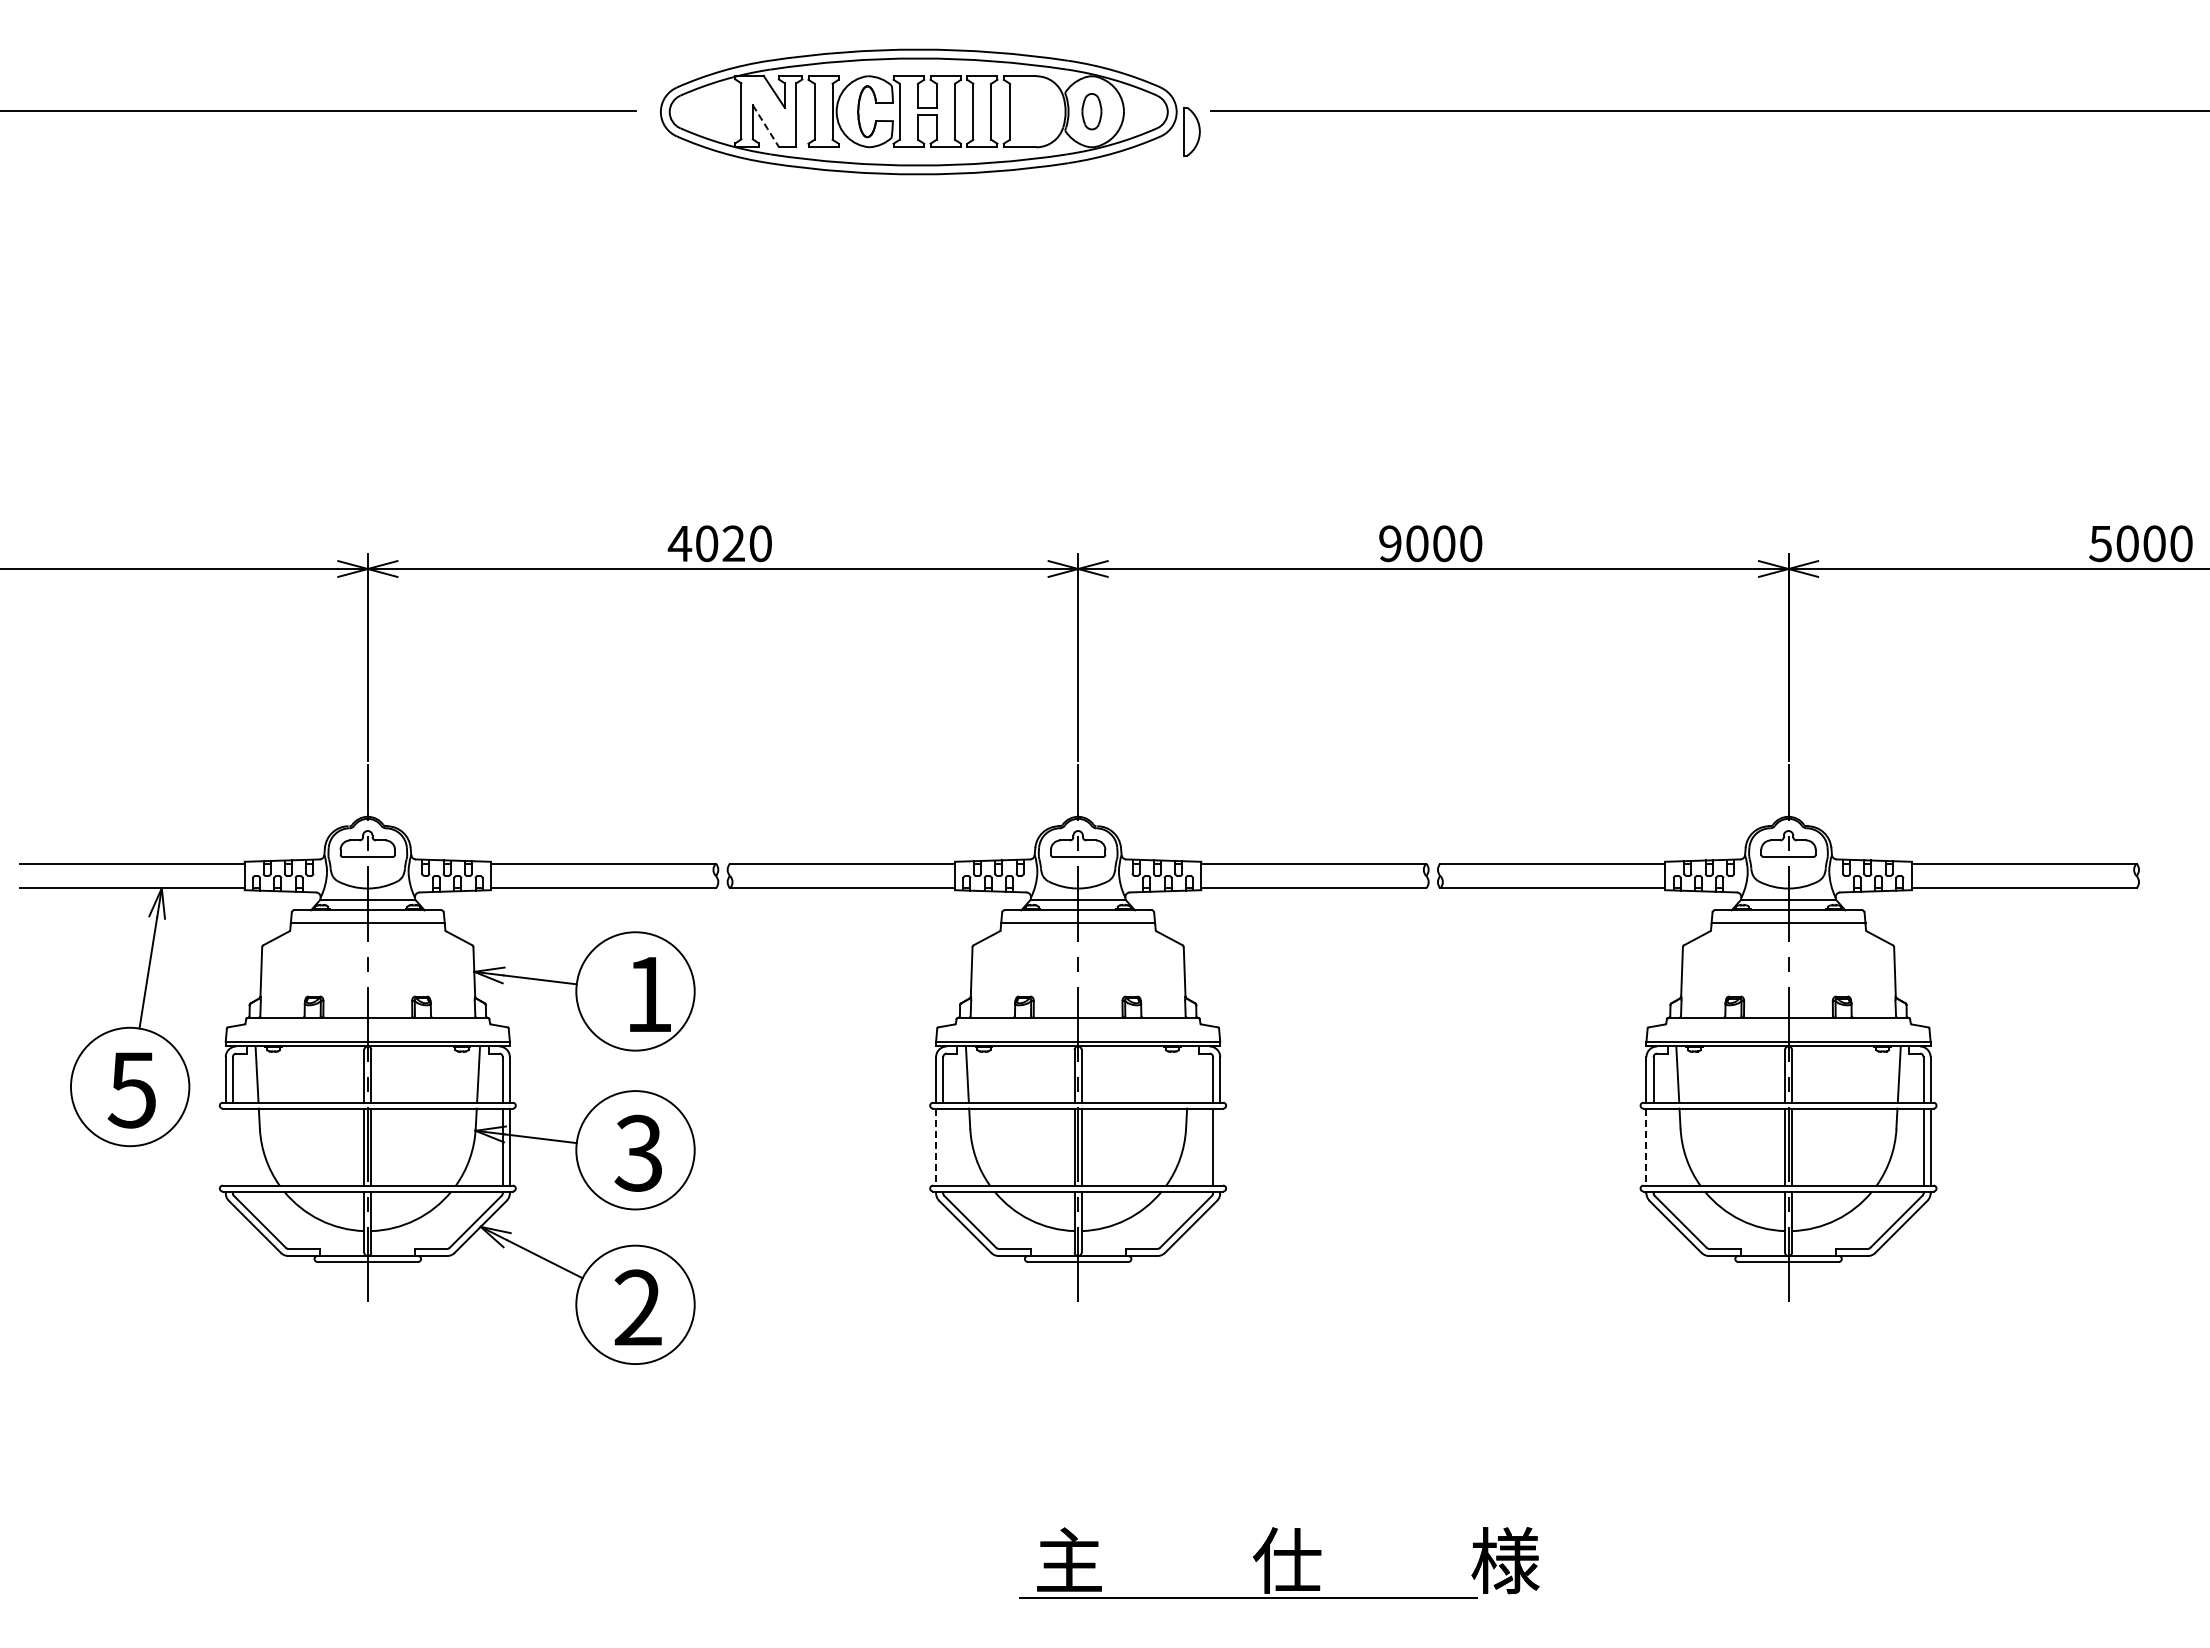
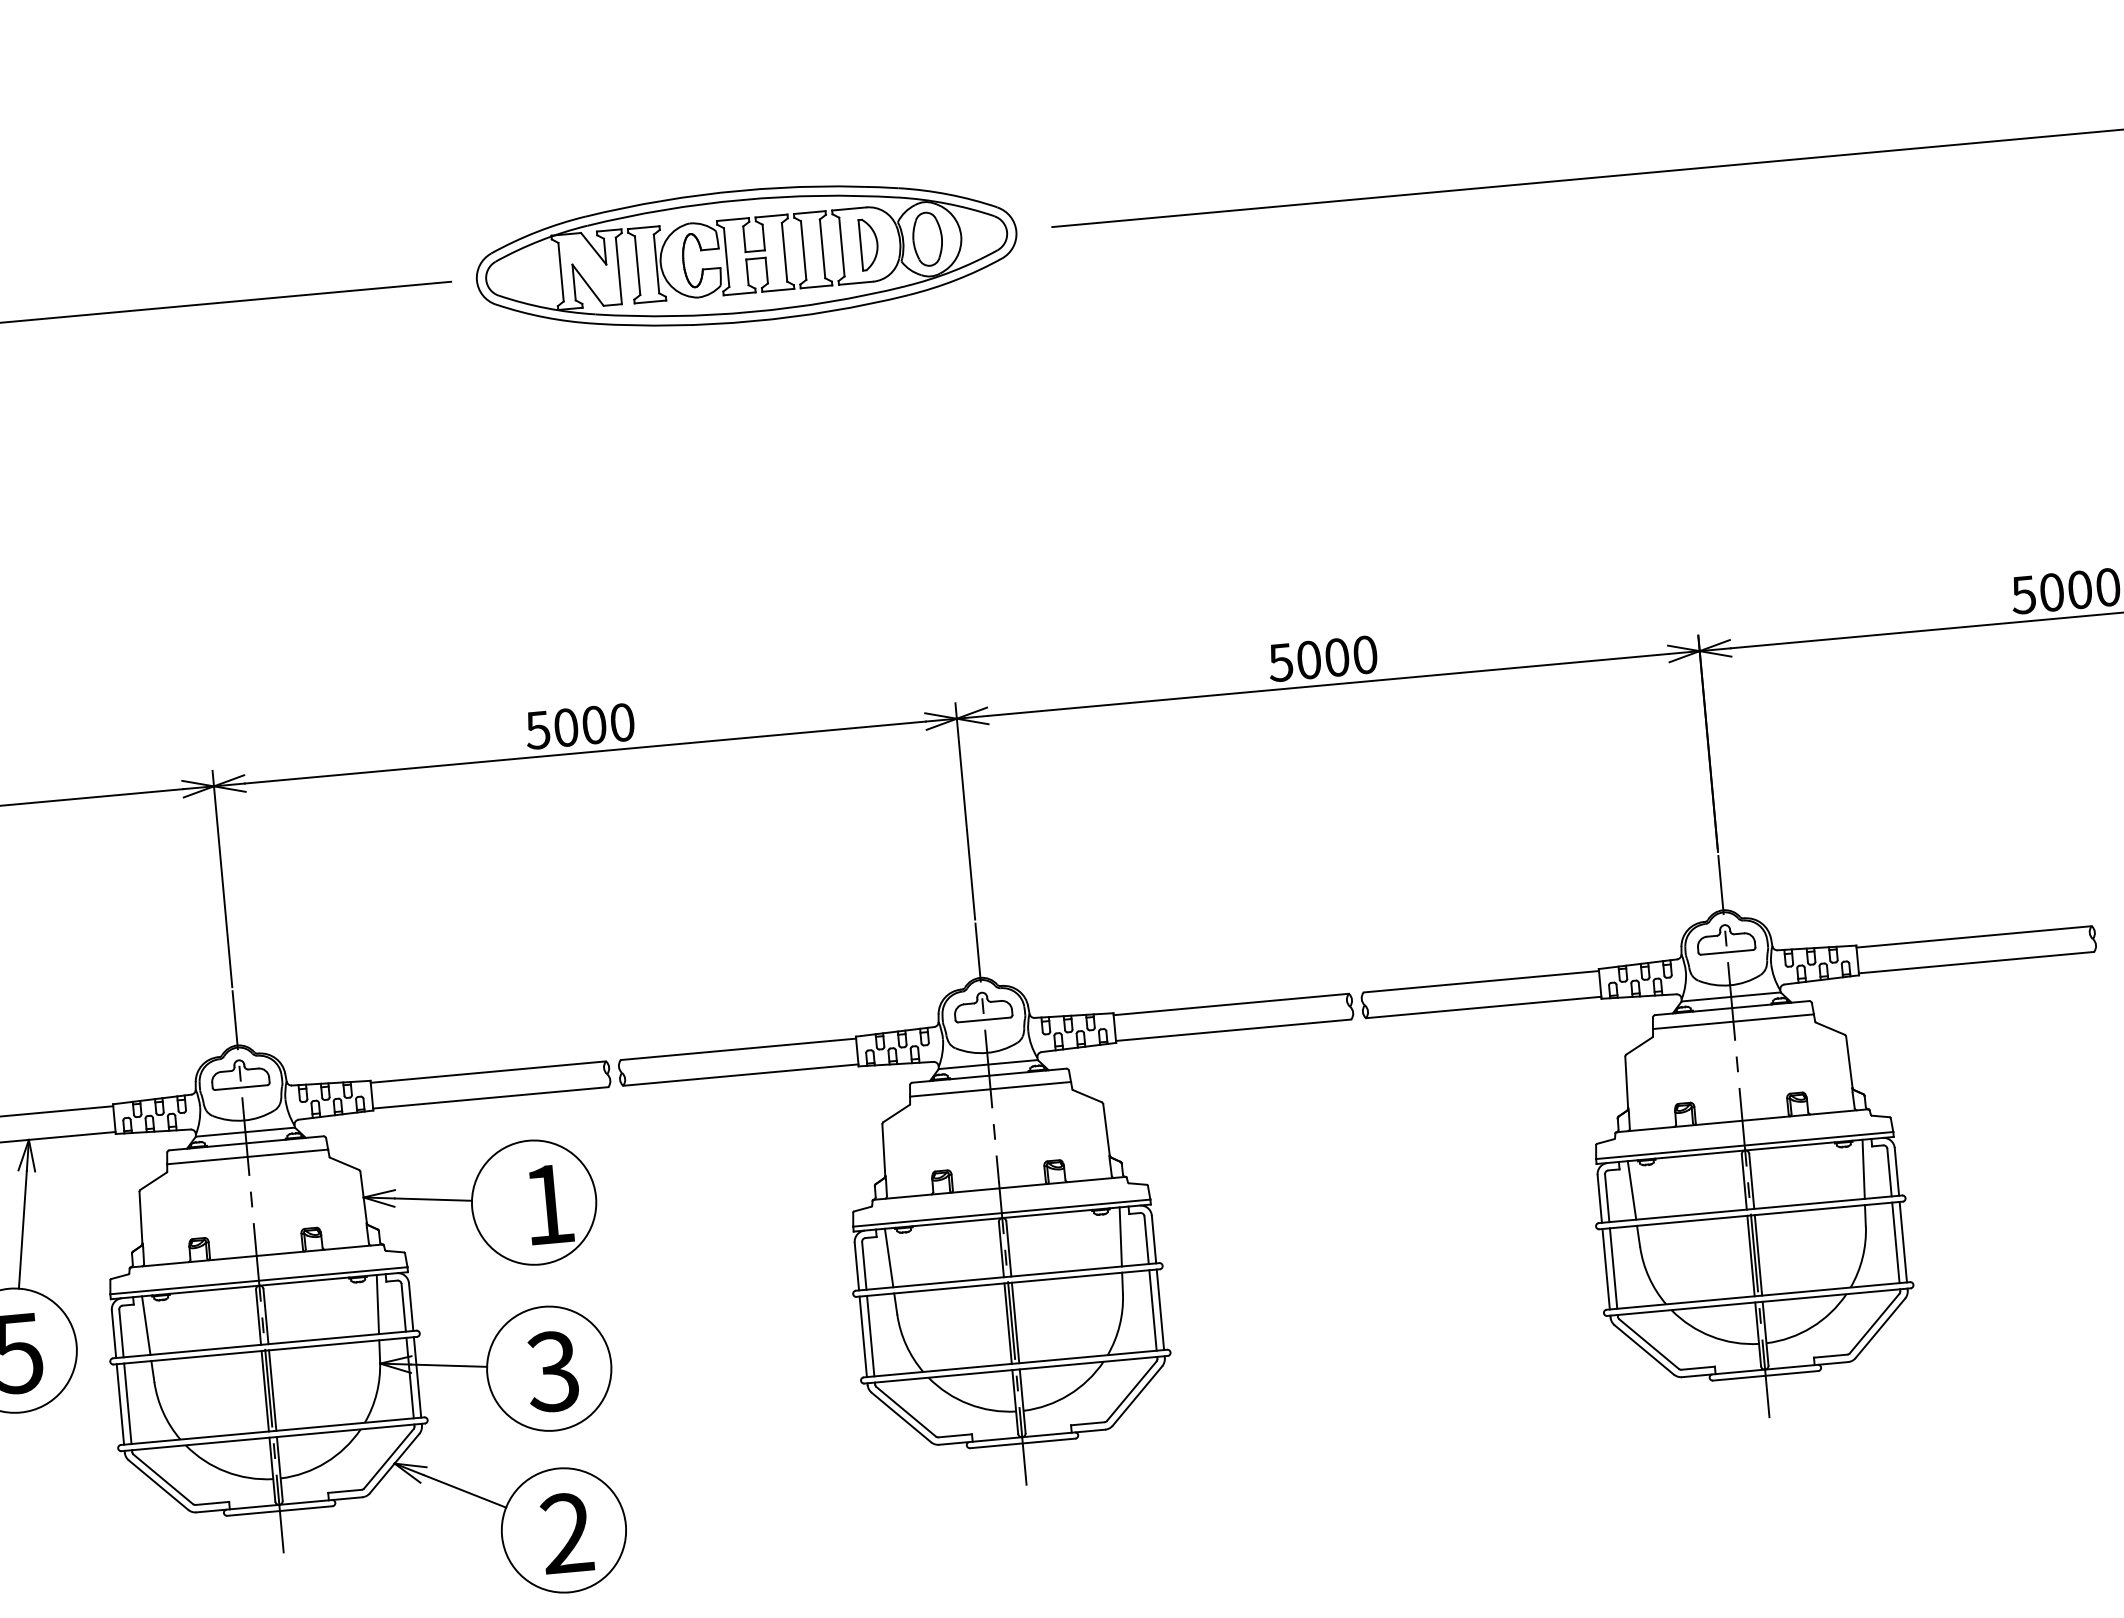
part: (1091, 111) -> (927, 239), size x1.43
line: (765, 126) -> (587, 285), dashed -> solid
part: (1191, 131) -> (868, 244), moved
text: (705, 543) -> (564, 727), 4020 -> 5000
text: (1389, 543) -> (1279, 662), 9000 -> 5000
line: (1188, 1074) -> (1120, 1236), added
line: (225, 1146) -> (120, 1403), added
line: (232, 1146) -> (127, 1403), added
line: (943, 1146) -> (870, 1335), added
line: (1220, 1146) -> (1160, 1309), added
line: (1653, 1146) -> (1613, 1267), added
line: (936, 1147) -> (863, 1337), dashed -> solid
line: (1646, 1147) -> (1606, 1269), dashed -> solid

